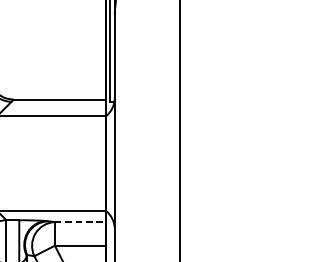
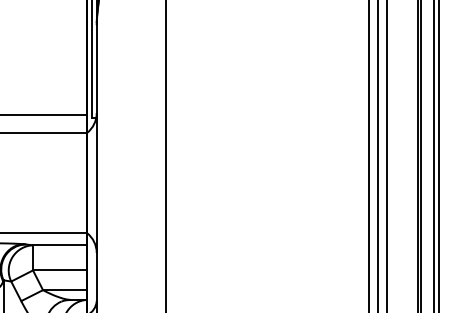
line: (80, 222) -> (60, 245), dashed -> solid

